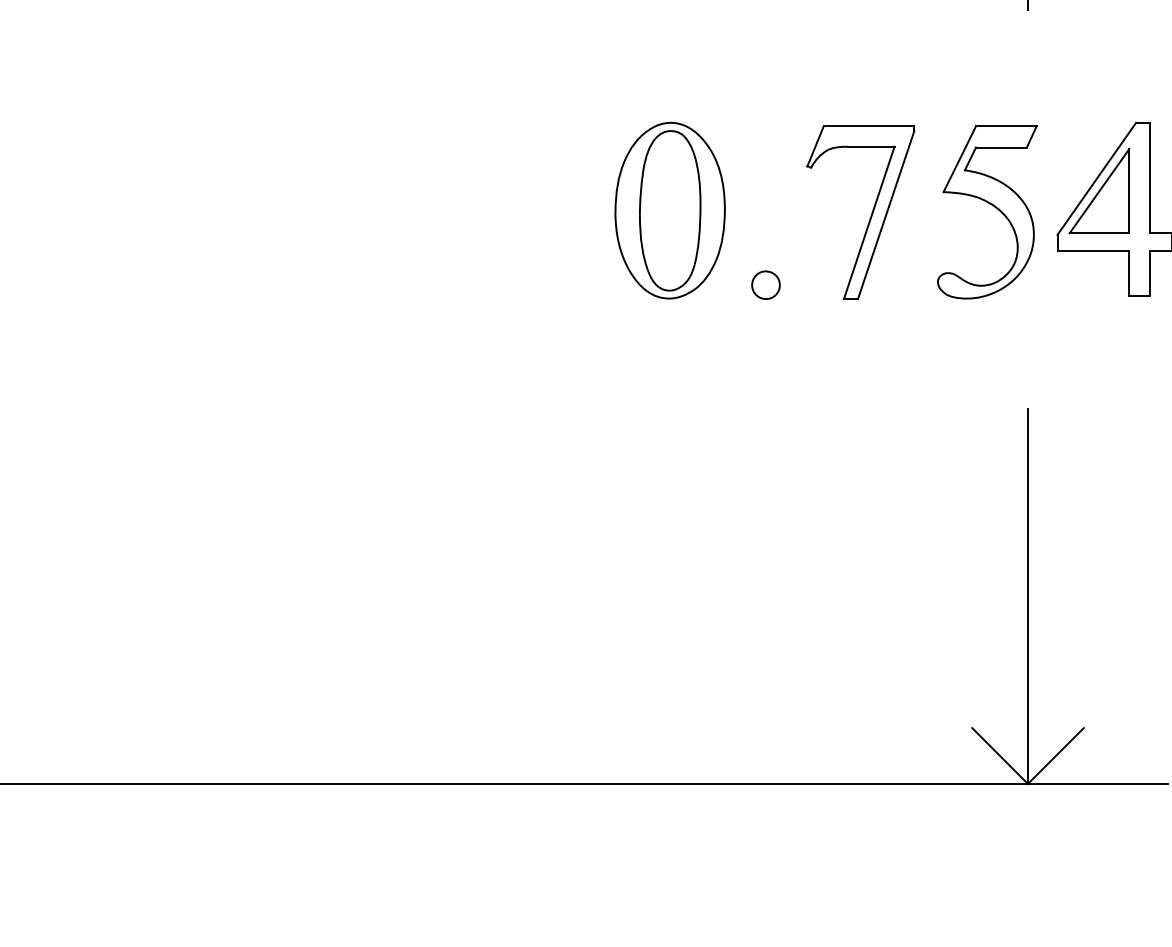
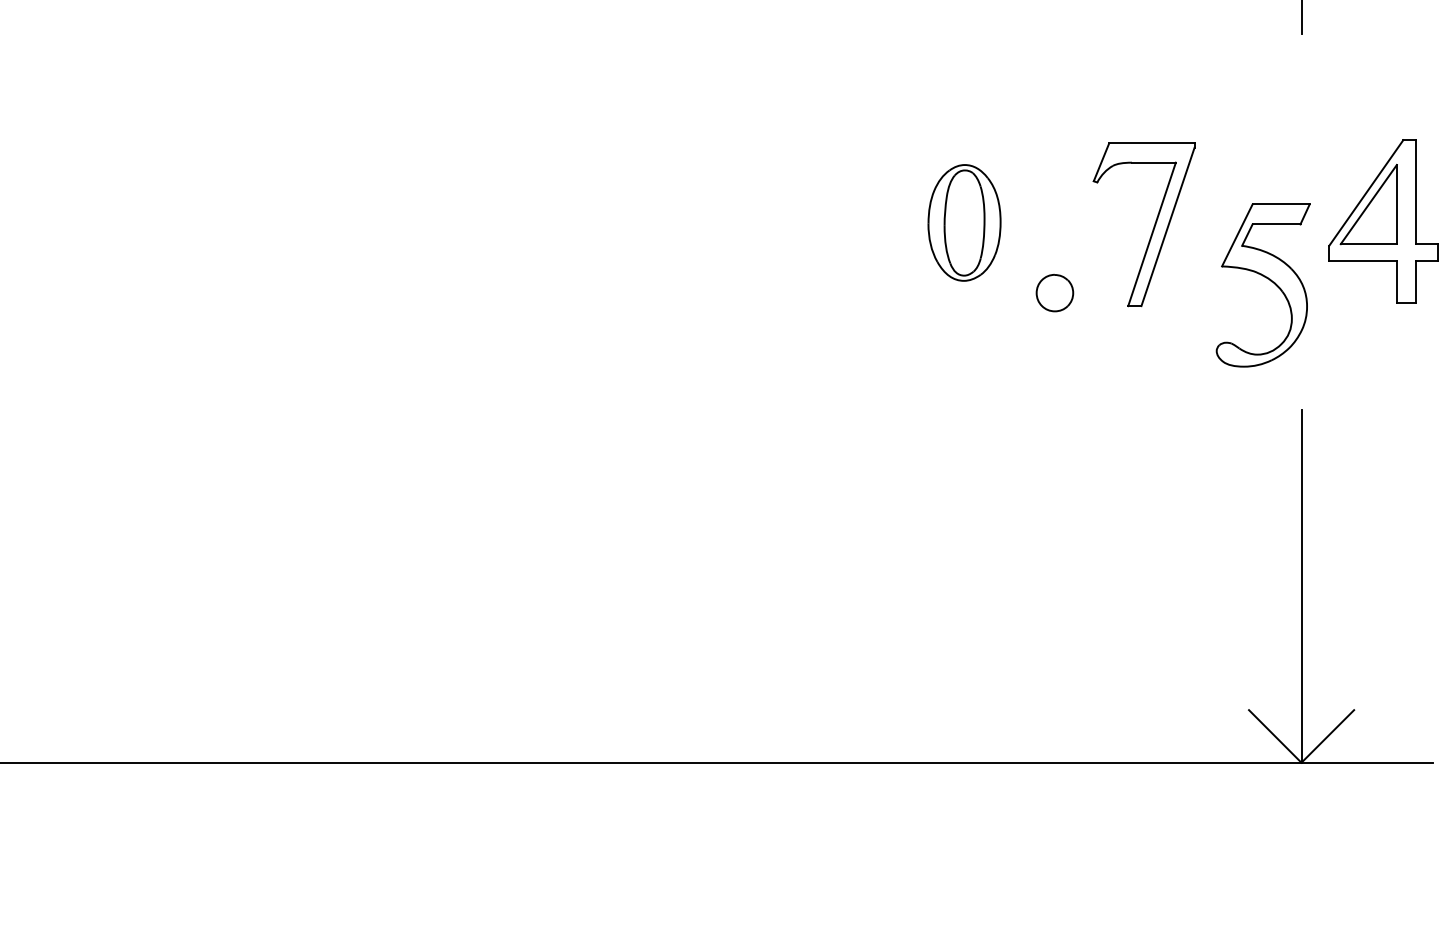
part: (991, 206) -> (1267, 279), moved
part: (670, 210) -> (964, 222), size x0.7
part: (765, 284) -> (1054, 292), size x1.4

